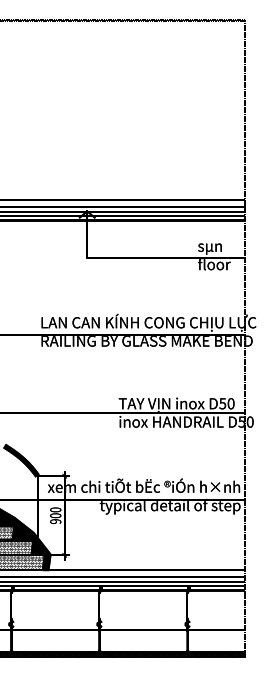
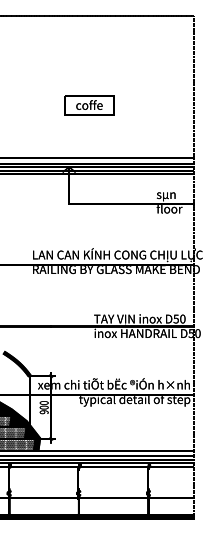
part: (113, 133) -> (89, 105), added

